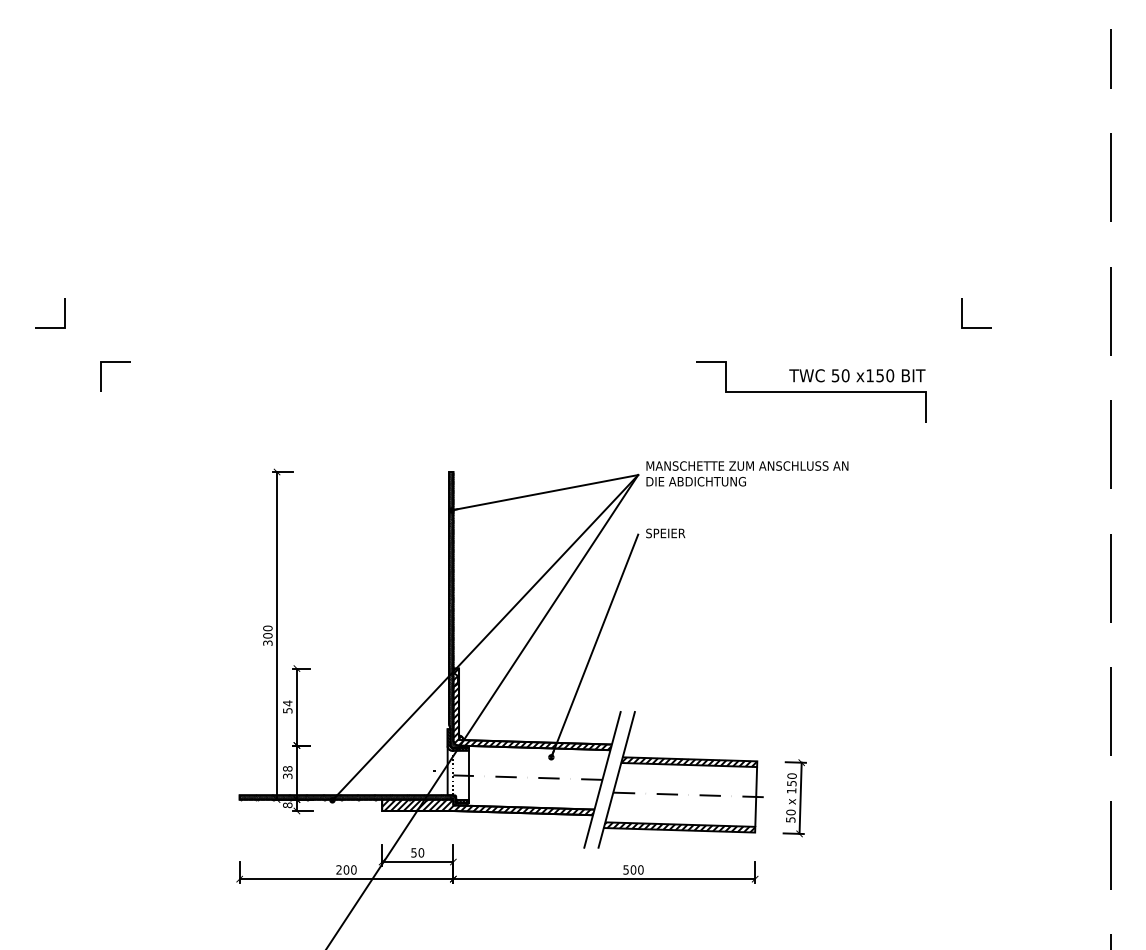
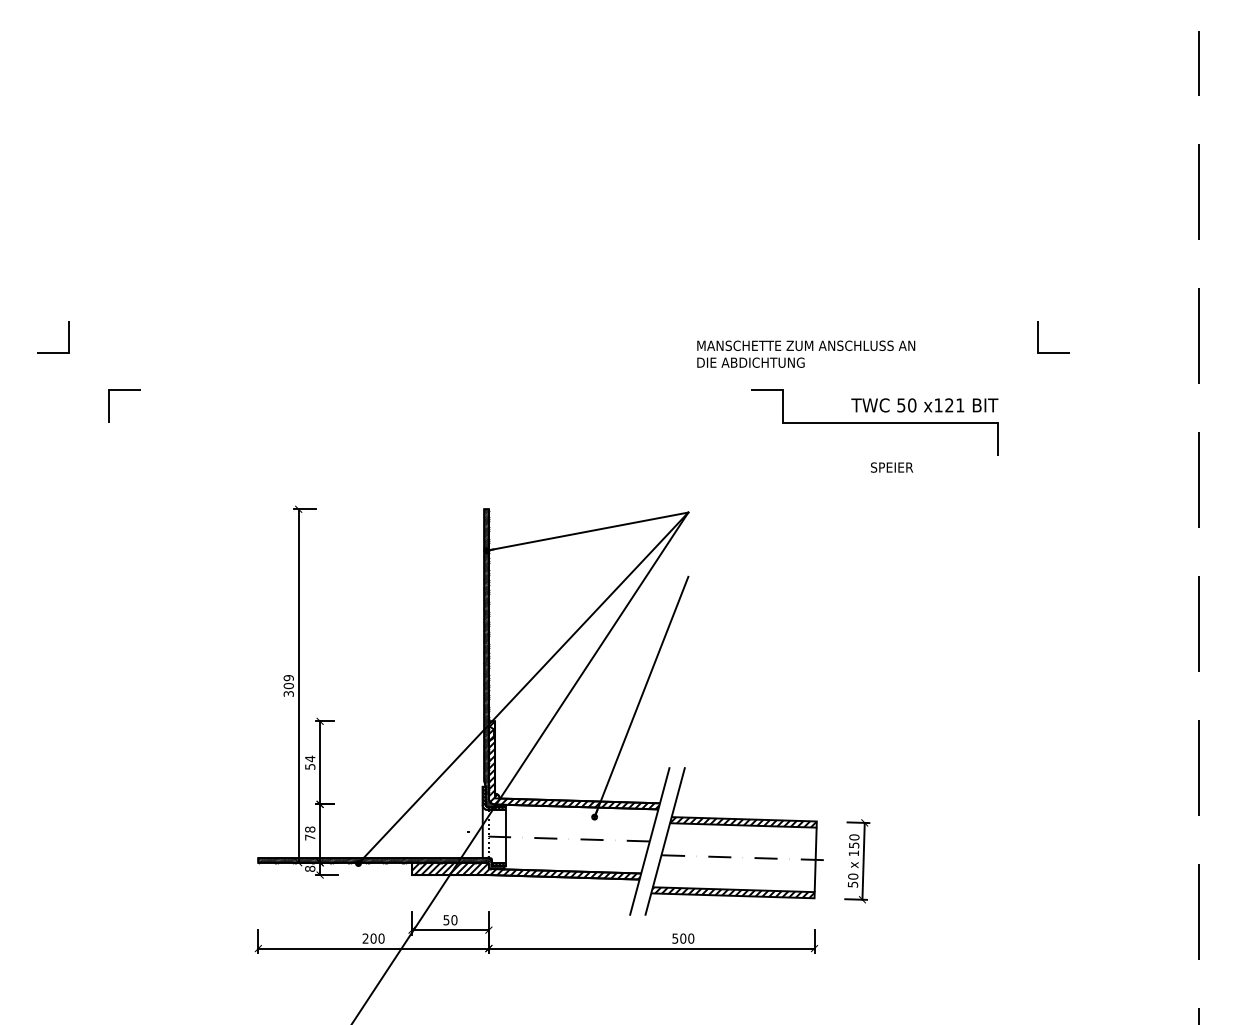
text: (884, 375) -> (954, 405), x150 -> x121
text: (747, 473) -> (806, 353), moved
text: (666, 533) -> (892, 467), moved
text: (267, 628) -> (288, 678), 300 -> 309
text: (288, 776) -> (310, 837), 38 -> 78

